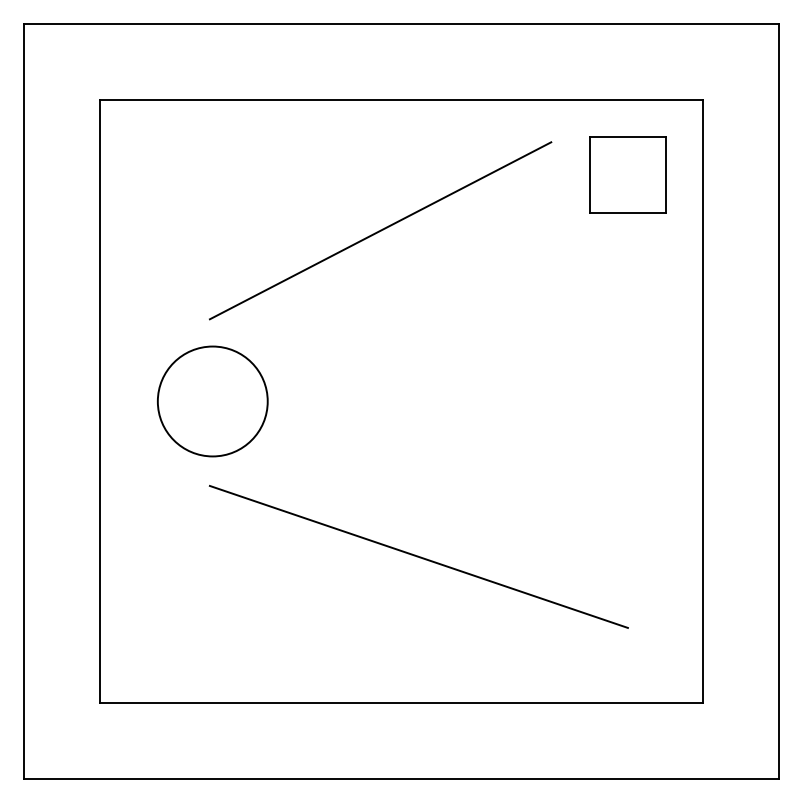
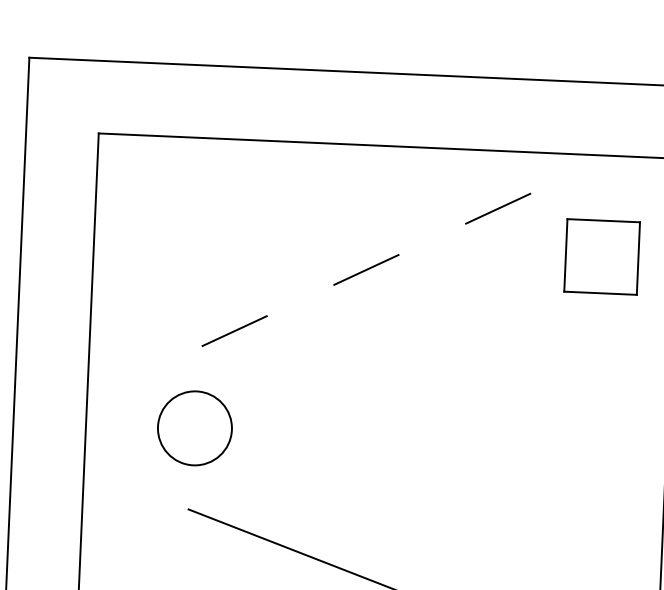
part: (627, 174) -> (601, 256), moved
line: (380, 231) -> (363, 272), solid -> dashed
circle: (212, 401) -> (194, 428), size x0.7

